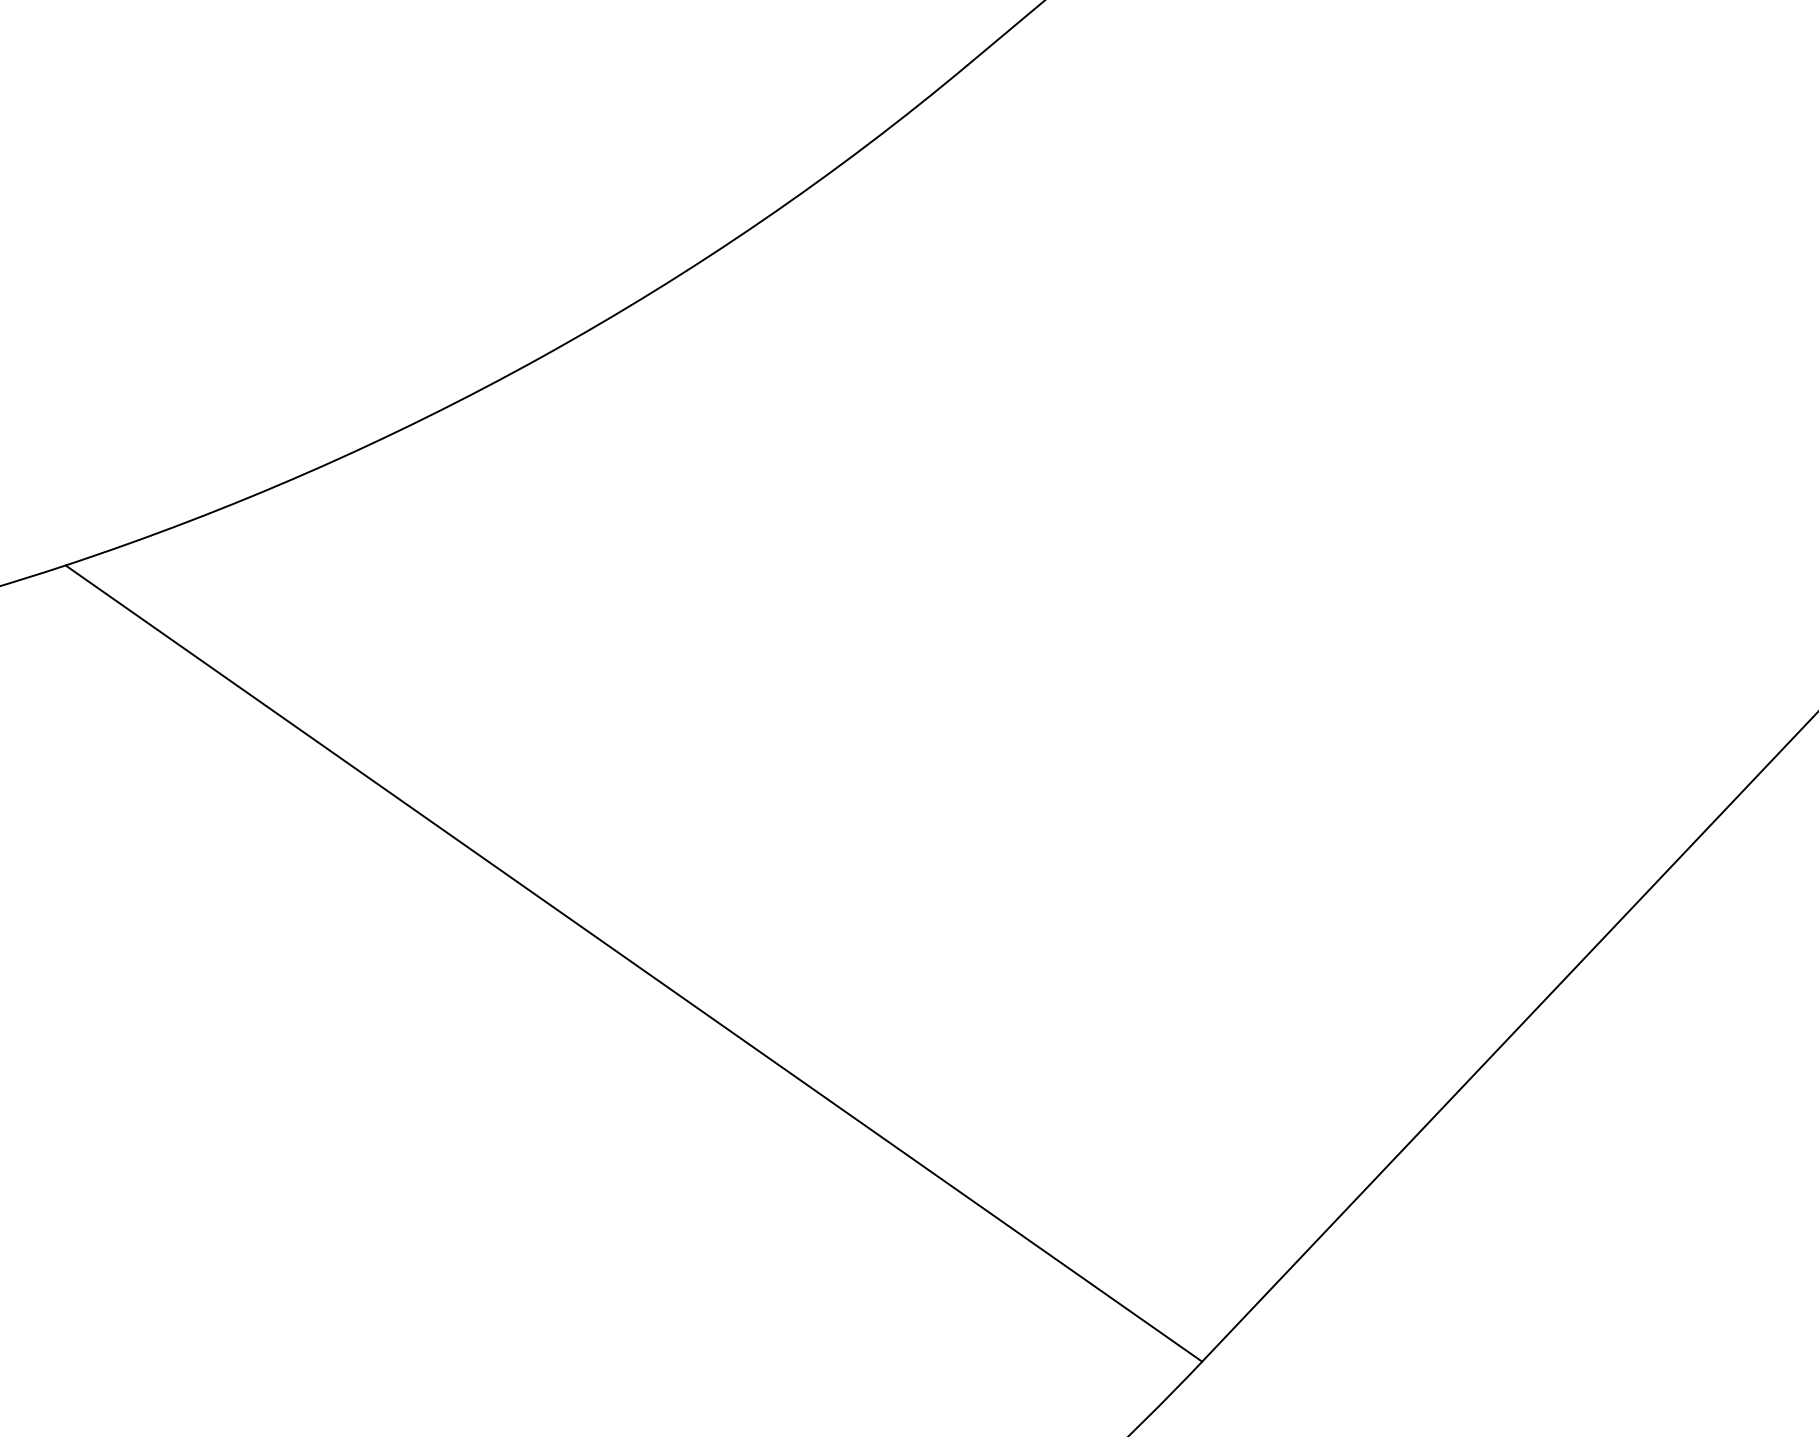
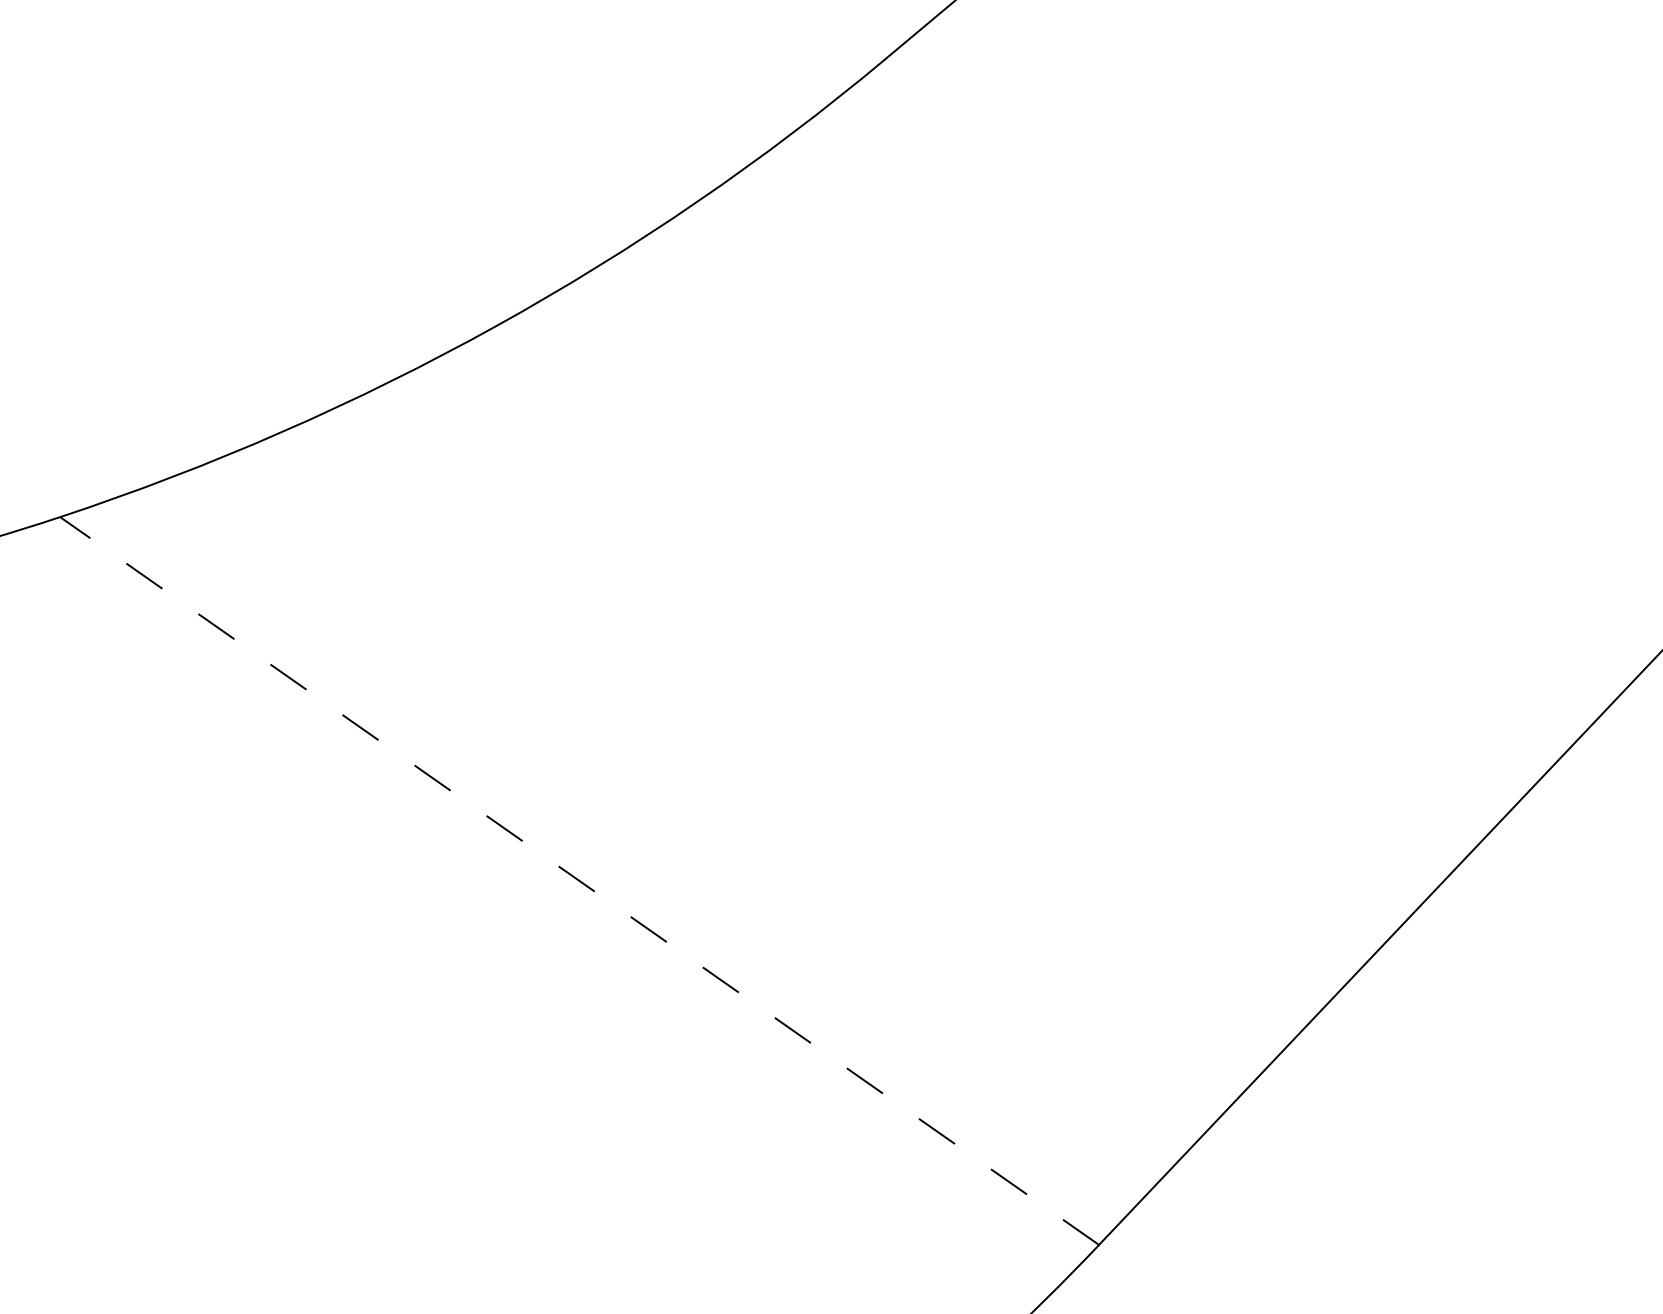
line: (633, 963) -> (579, 880), solid -> dashed

